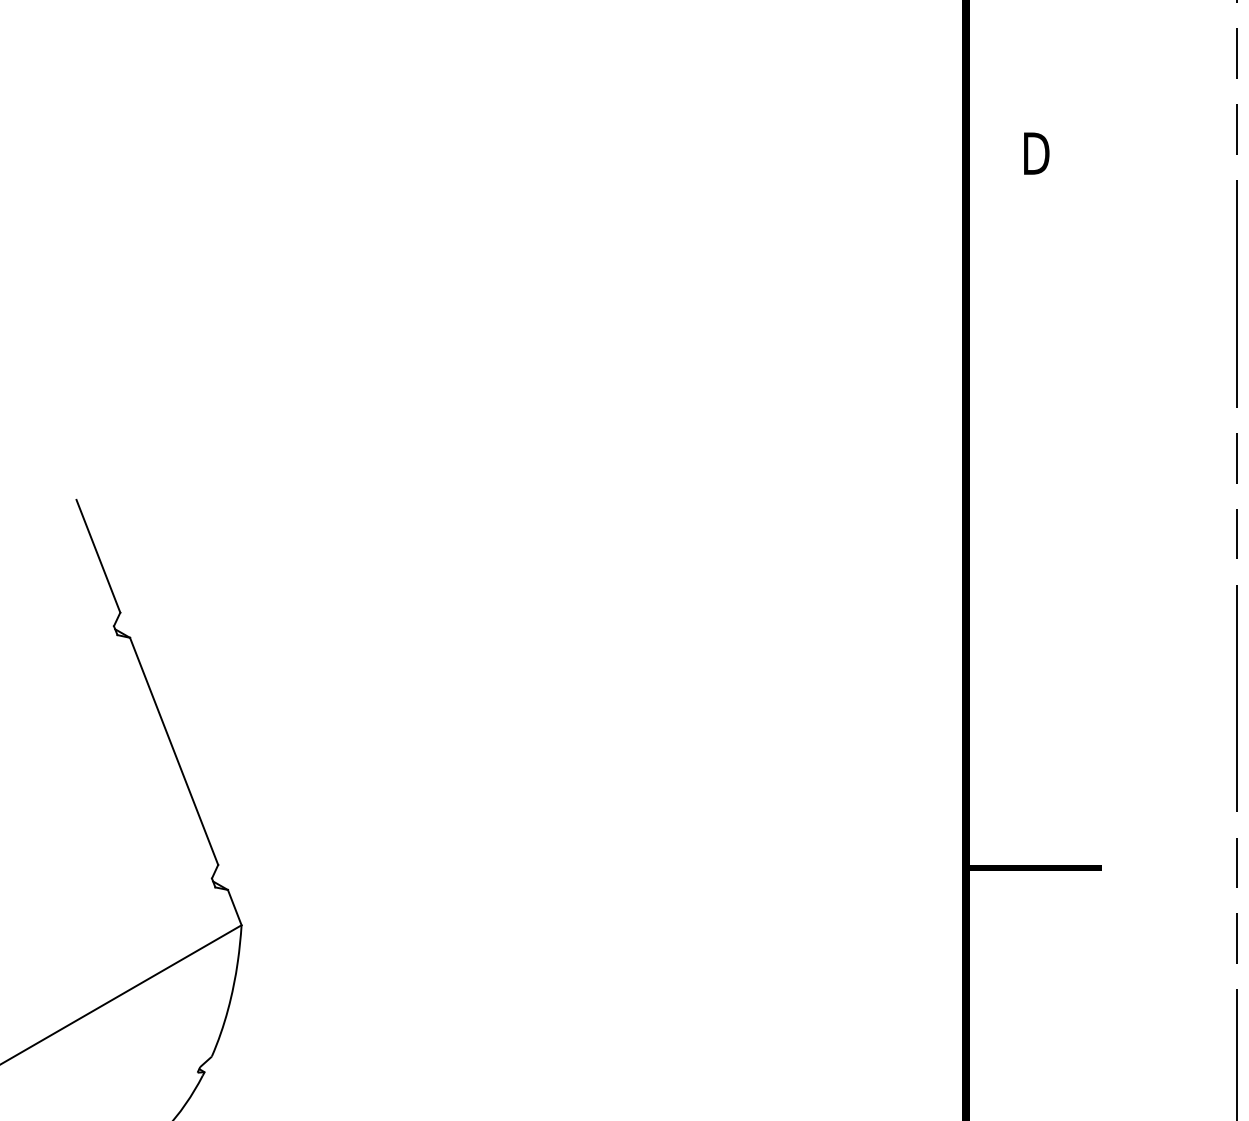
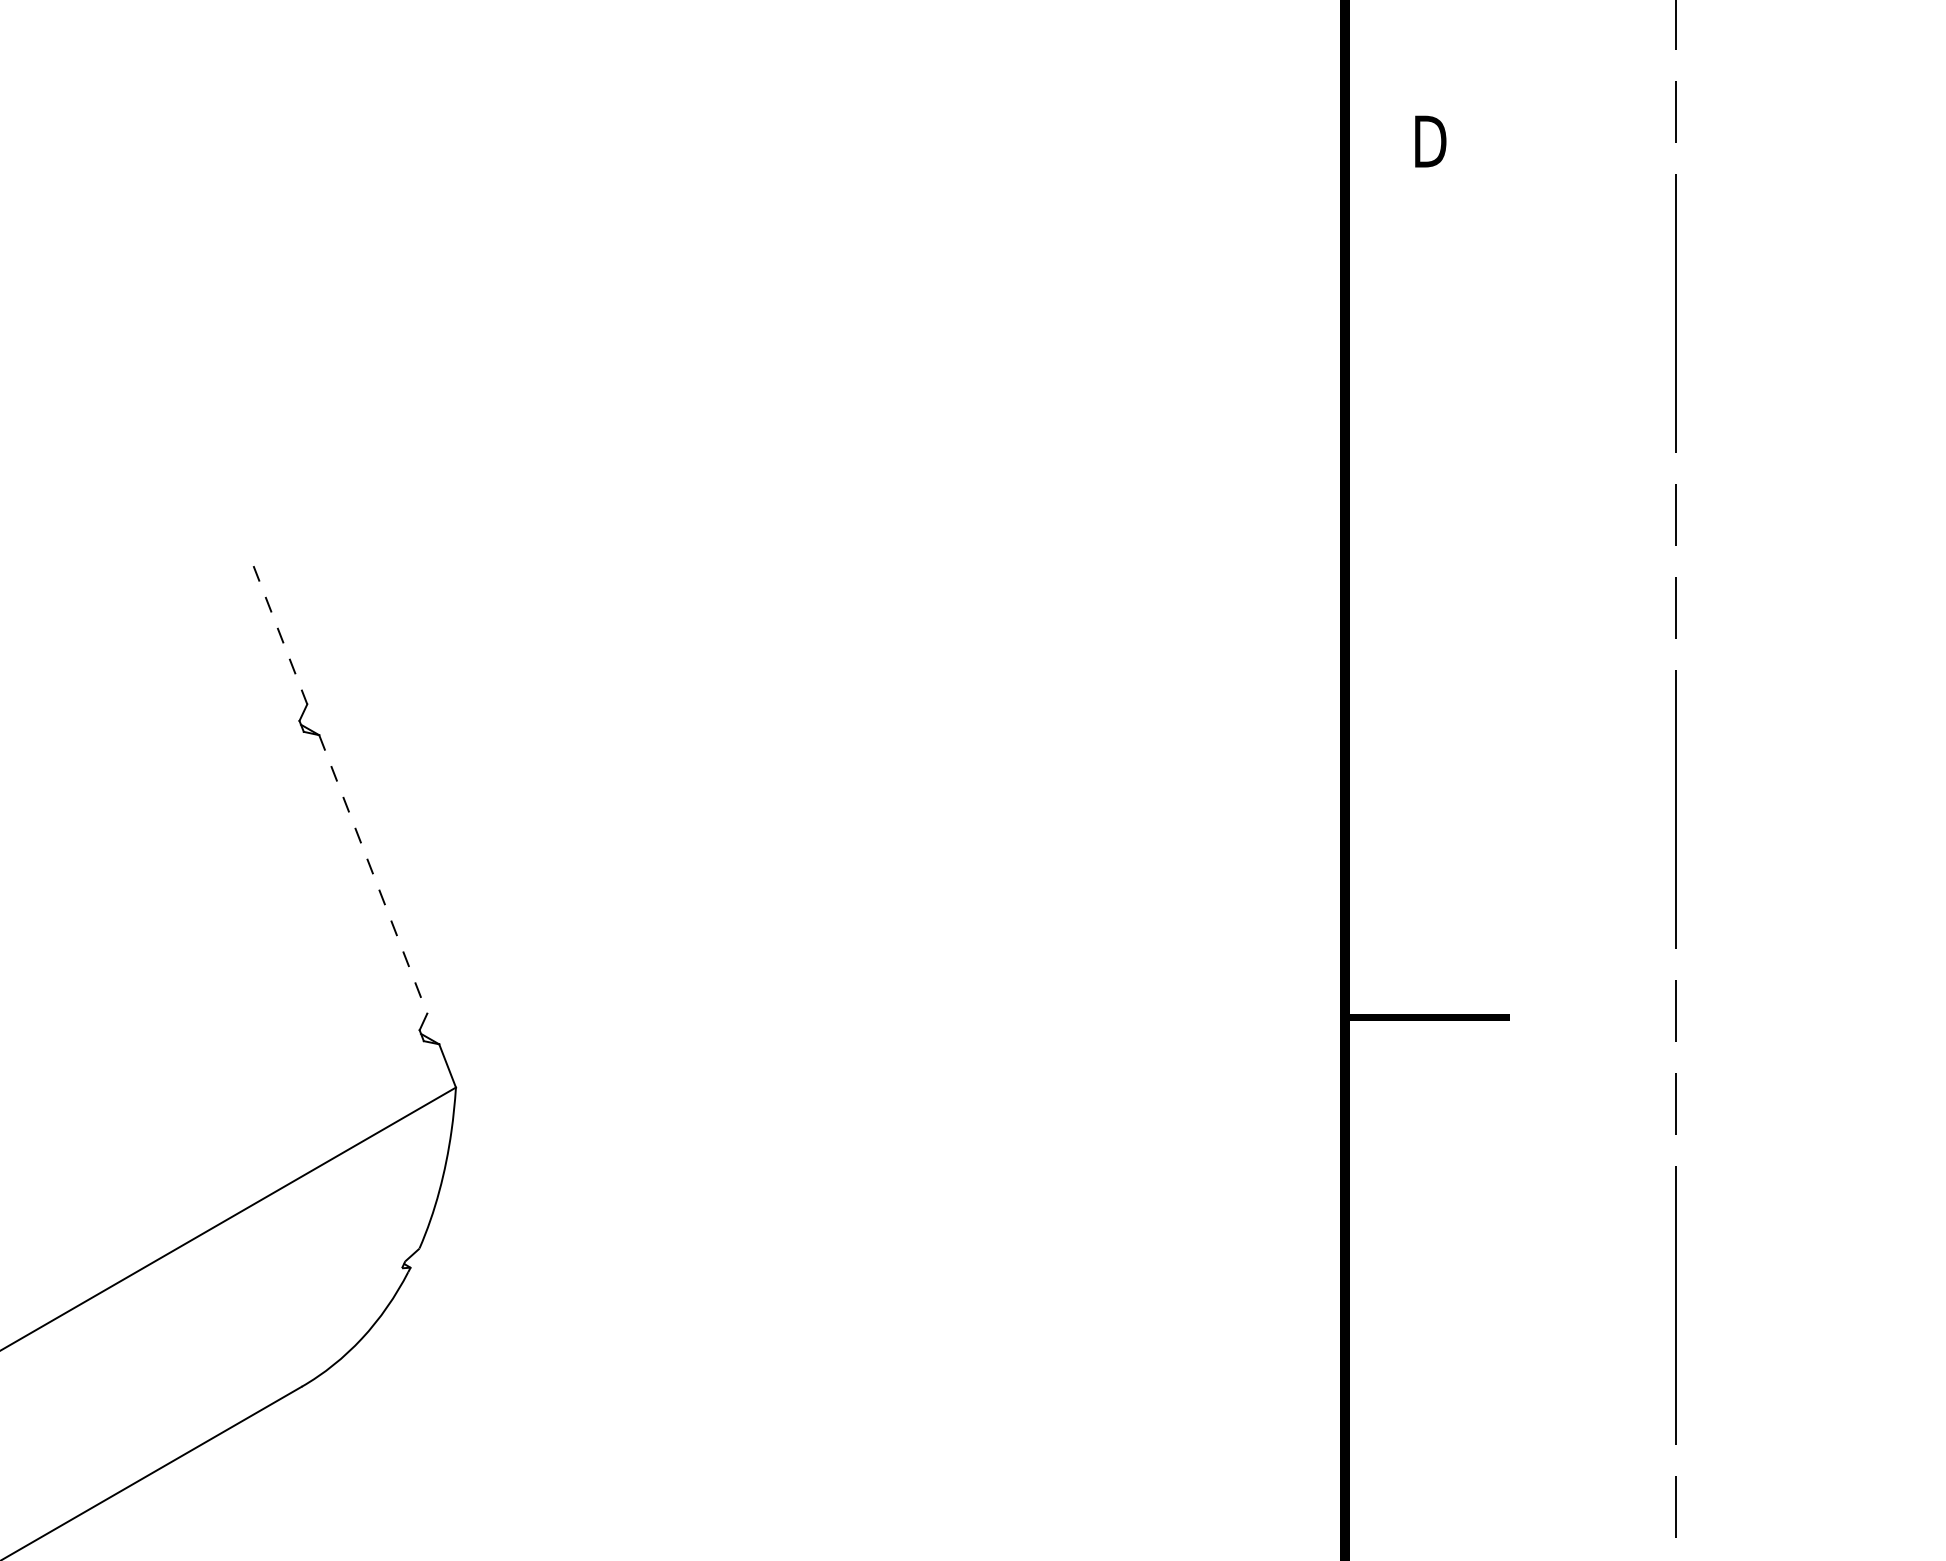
line: (98, 556) -> (280, 635), solid -> dashed
line: (174, 751) -> (373, 874), solid -> dashed

